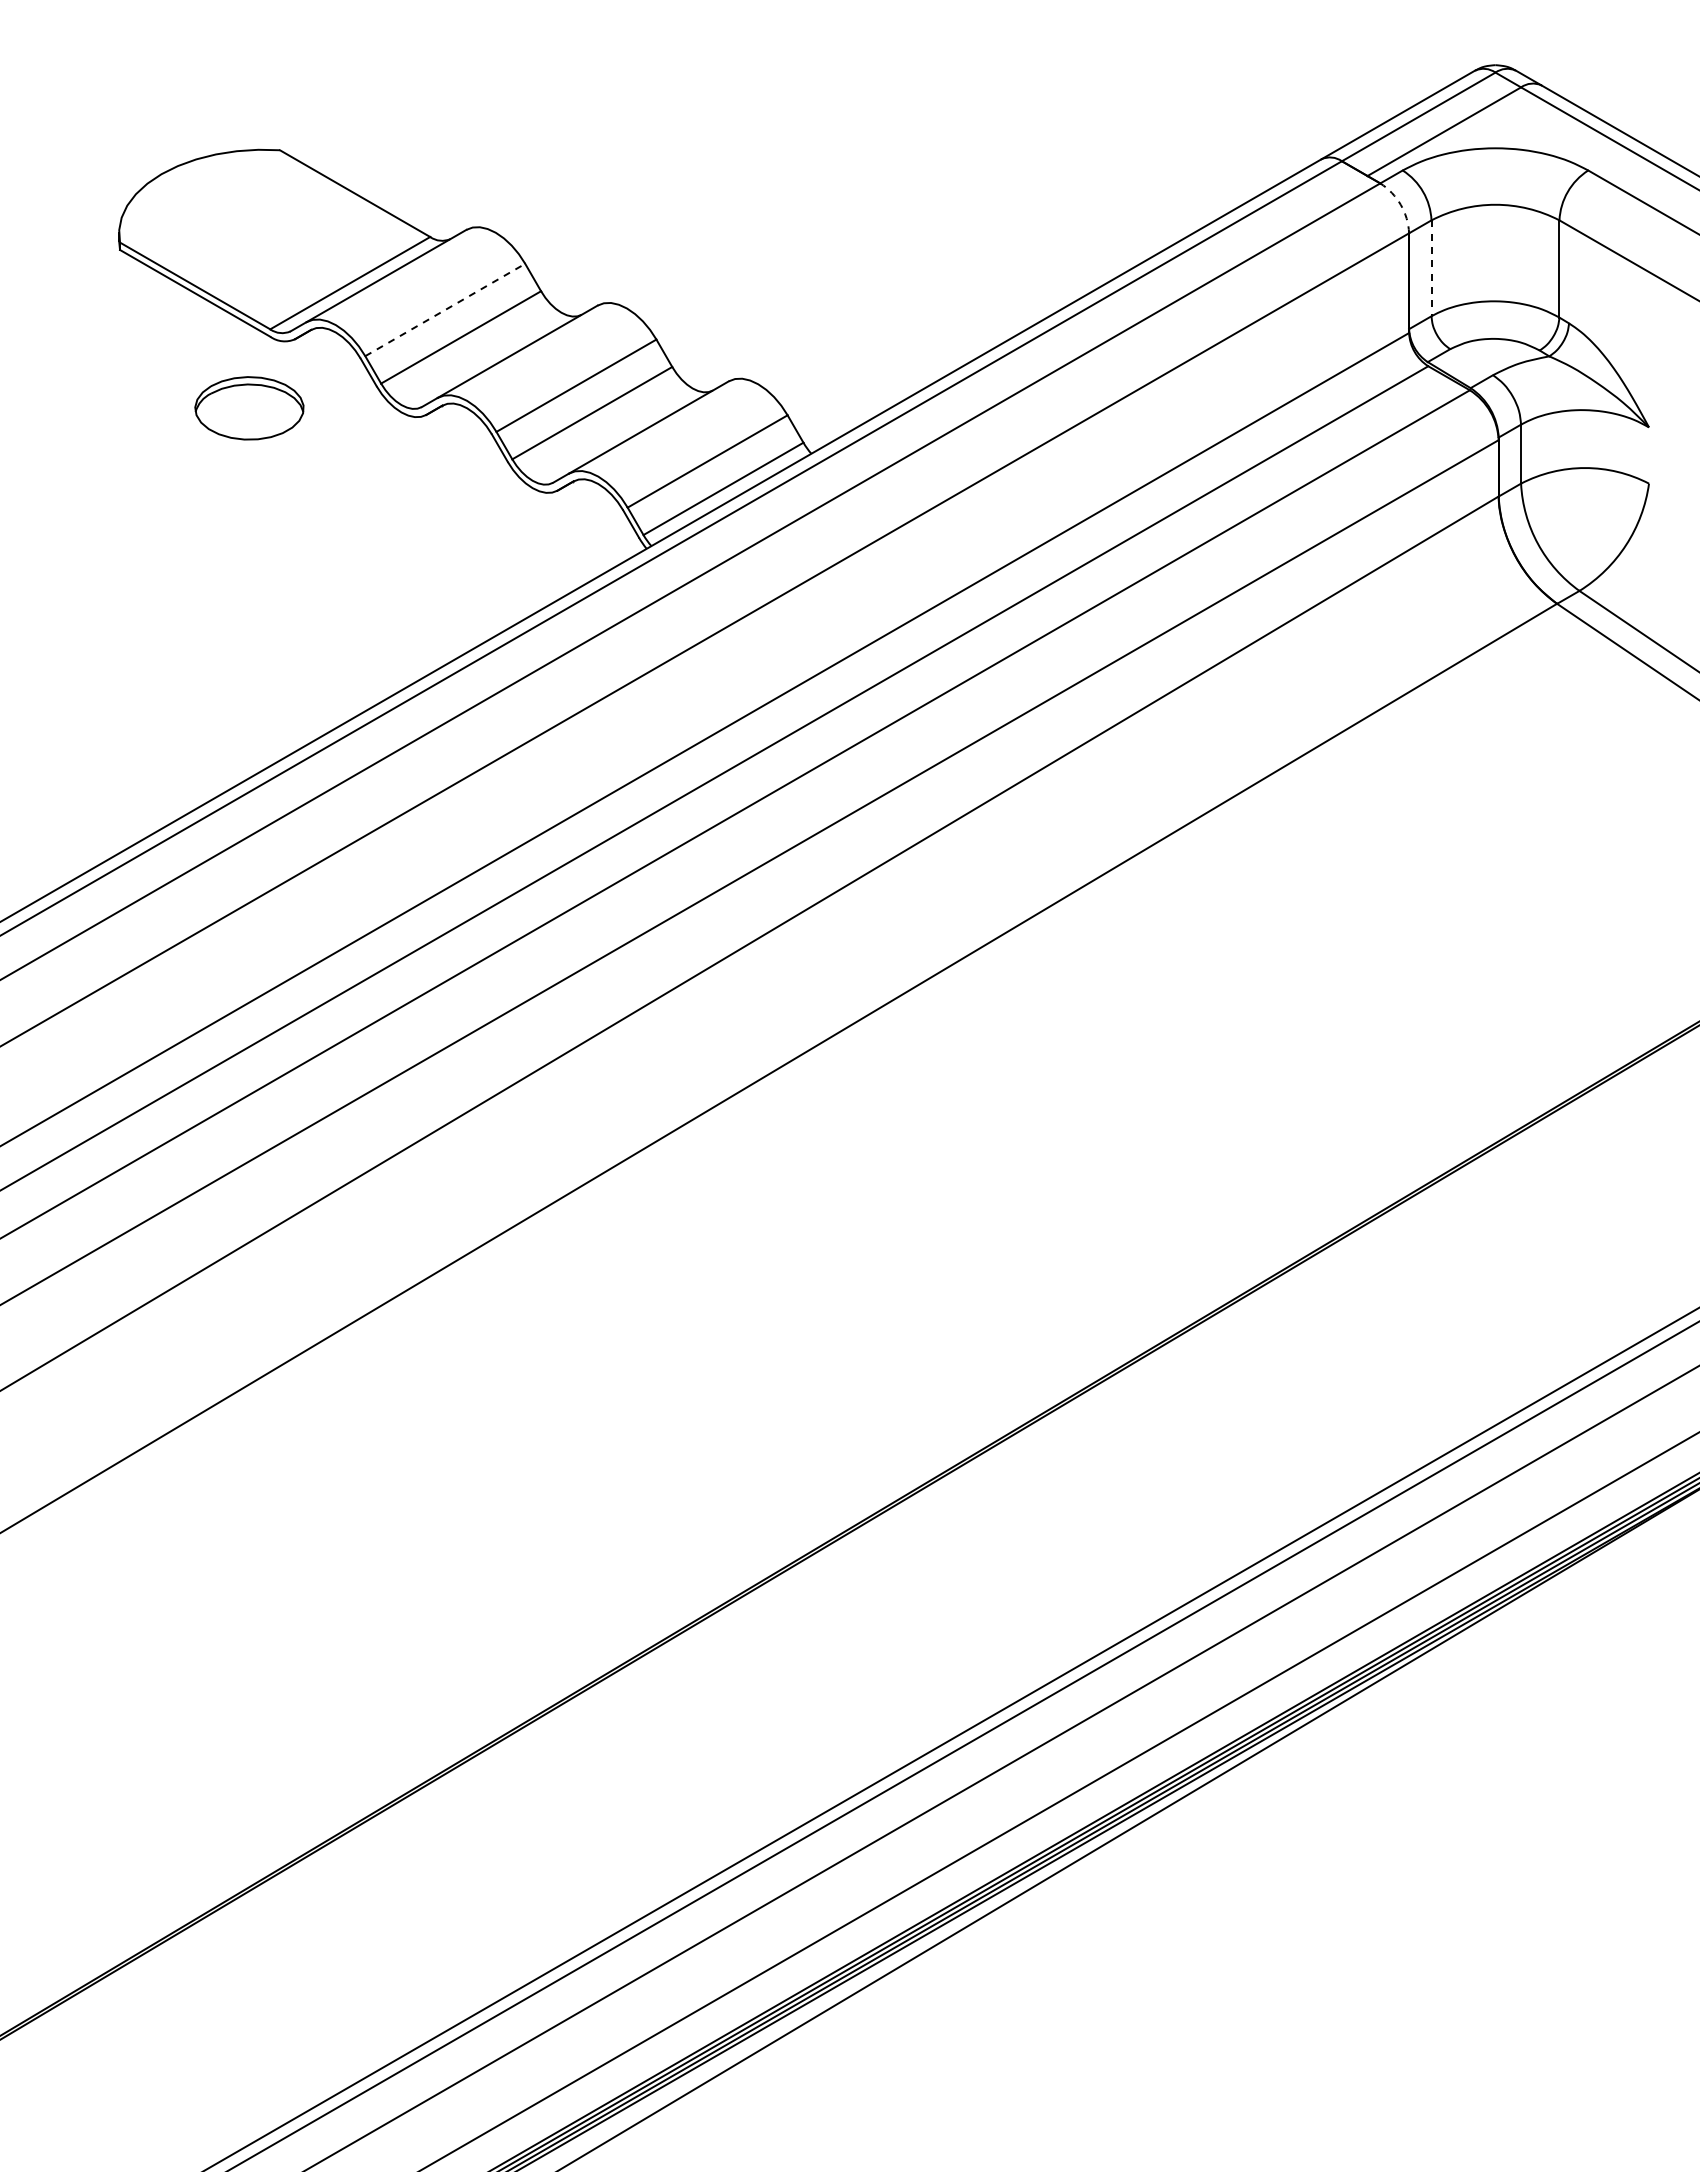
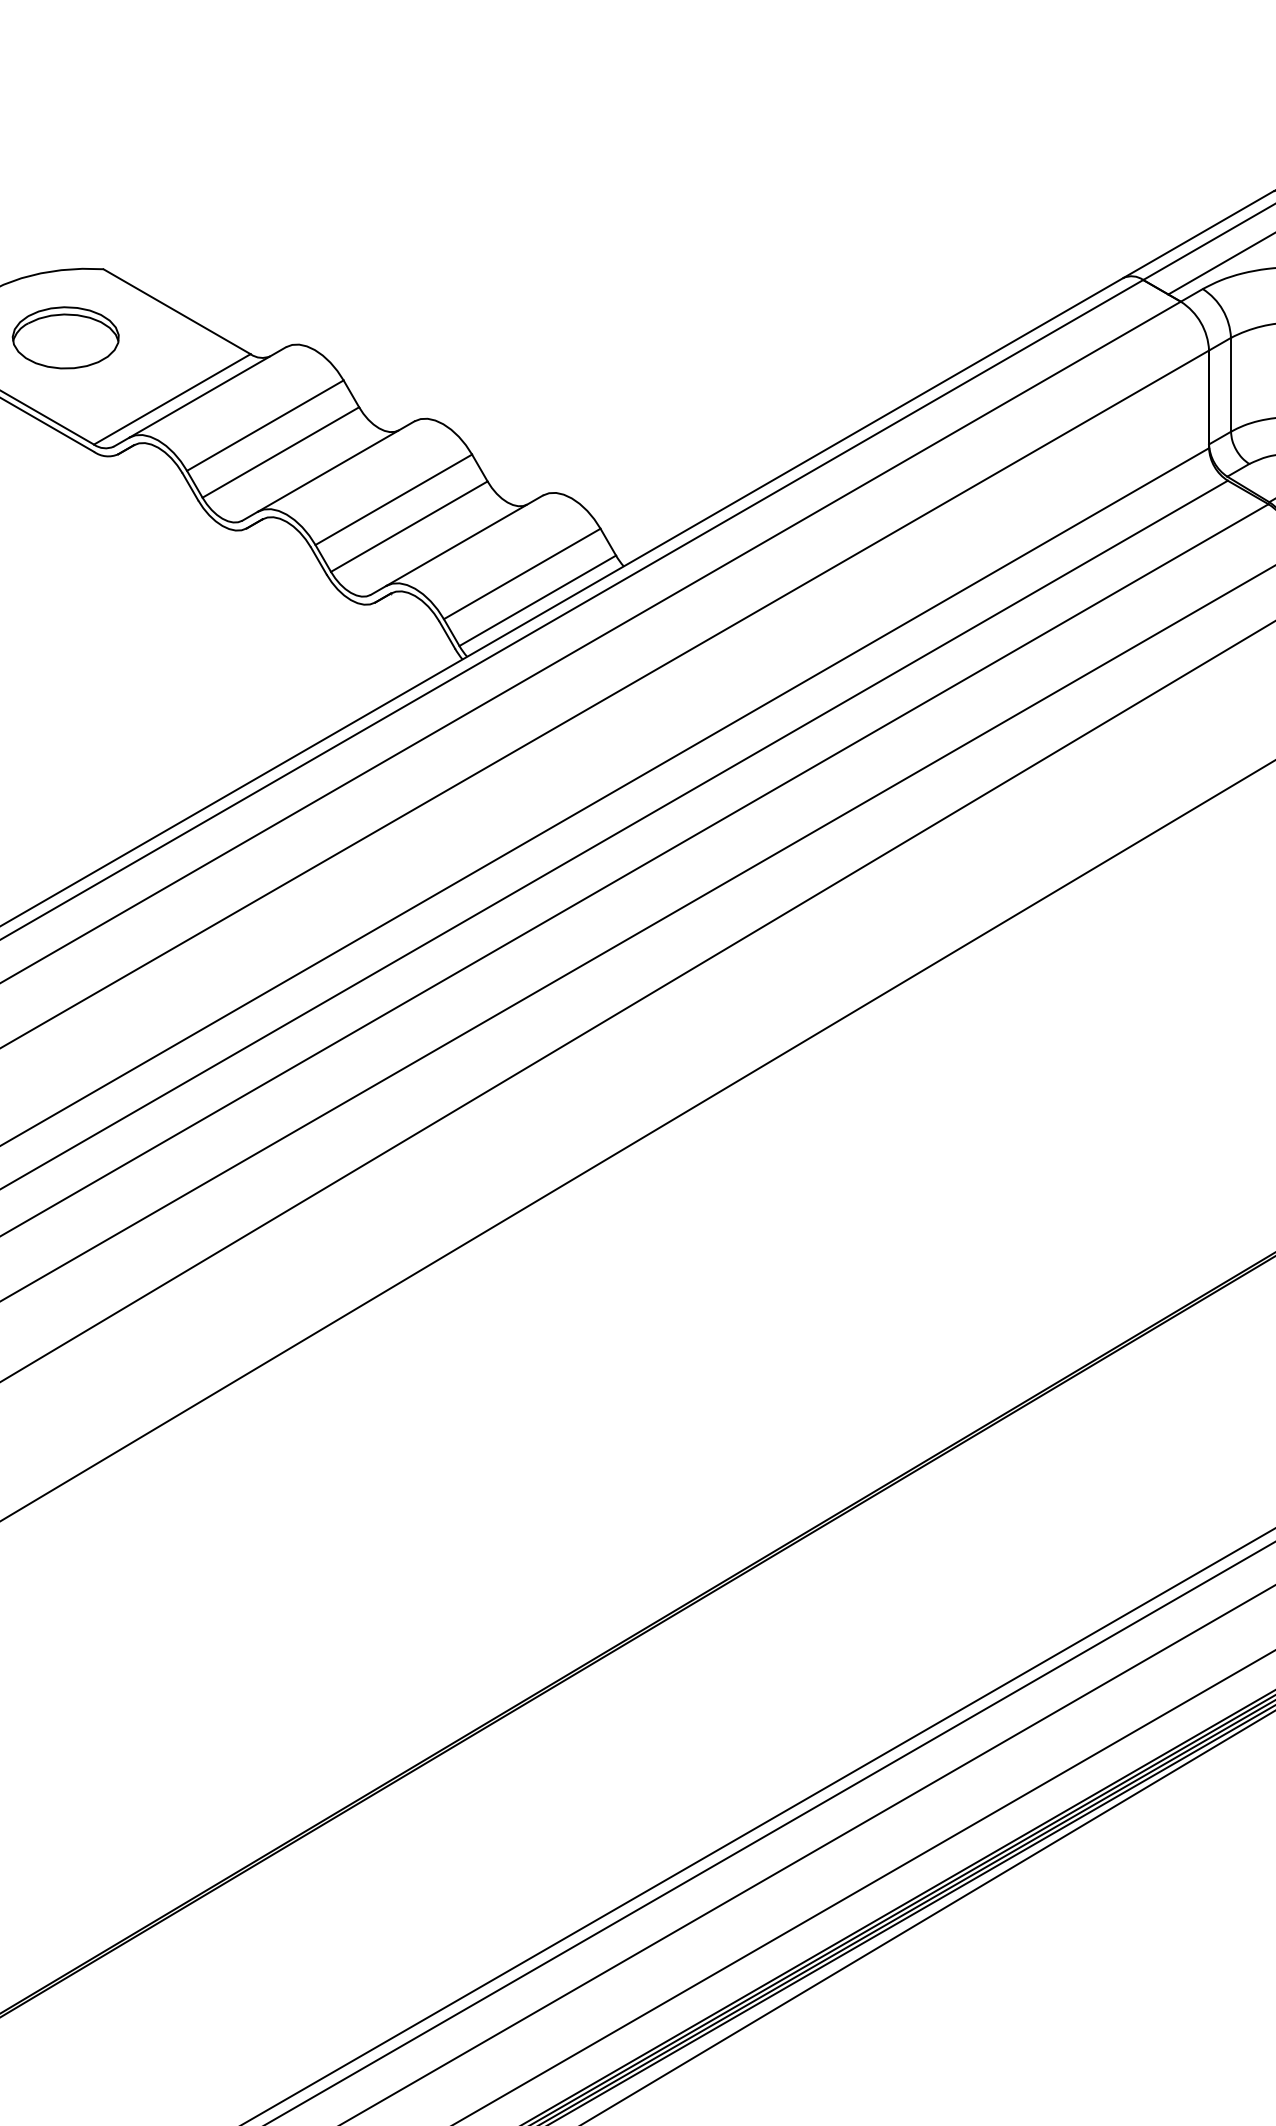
arc: (1400, 204) -> (1200, 322), dashed -> solid
line: (1431, 268) -> (1230, 385), dashed -> solid
line: (445, 309) -> (265, 425), dashed -> solid
part: (249, 408) -> (65, 338), moved

